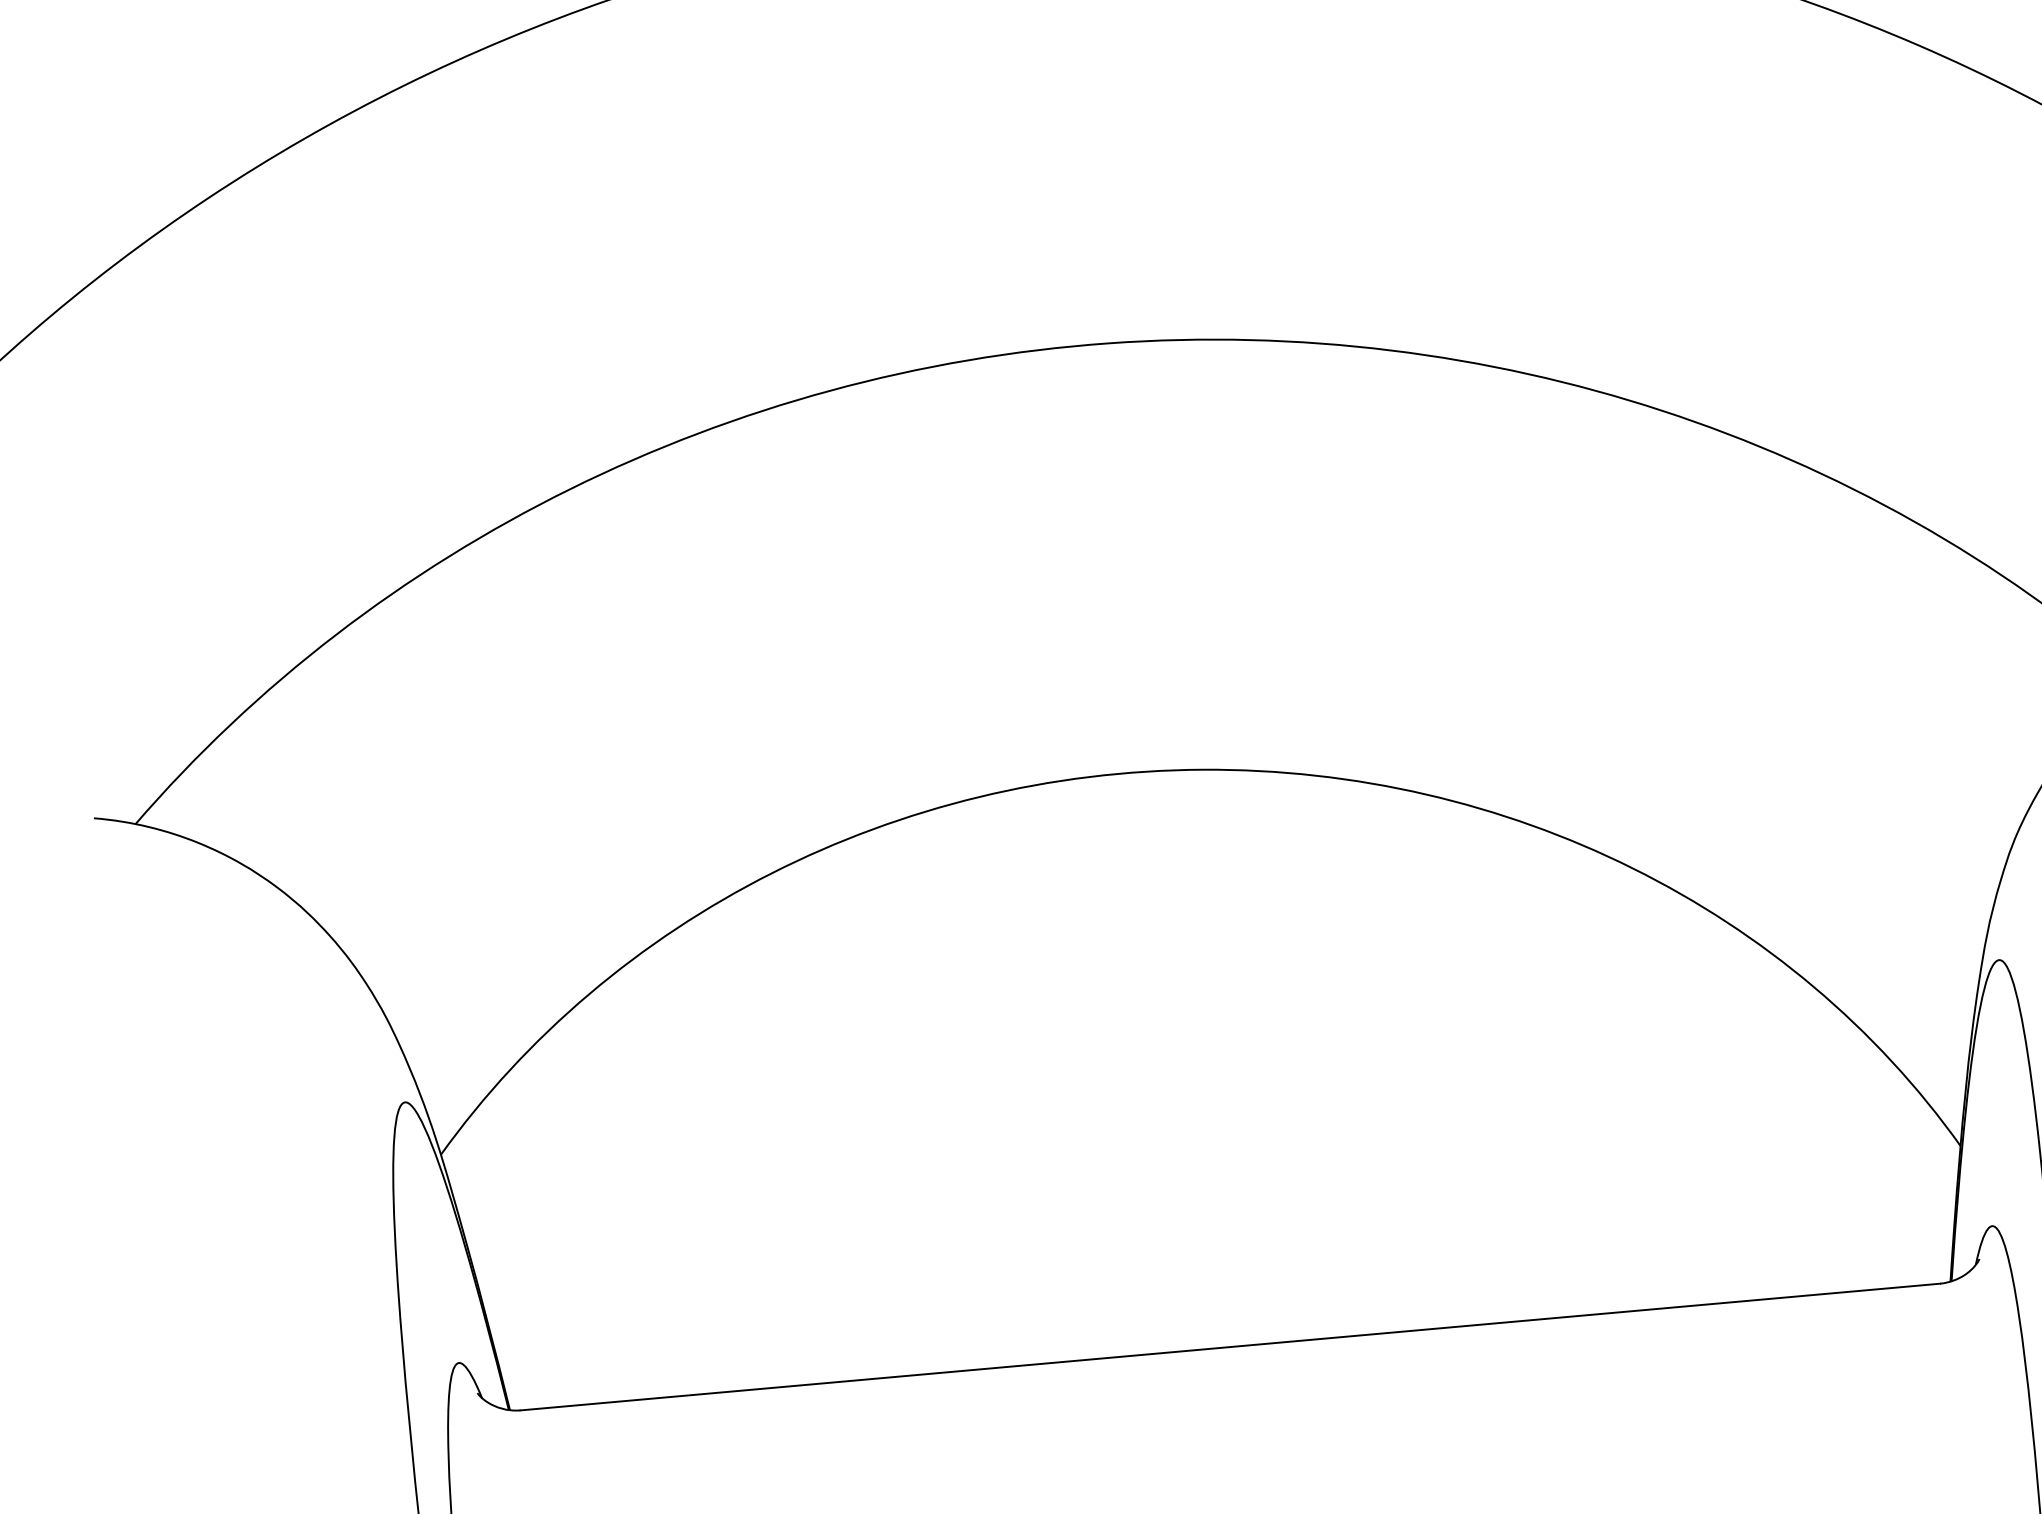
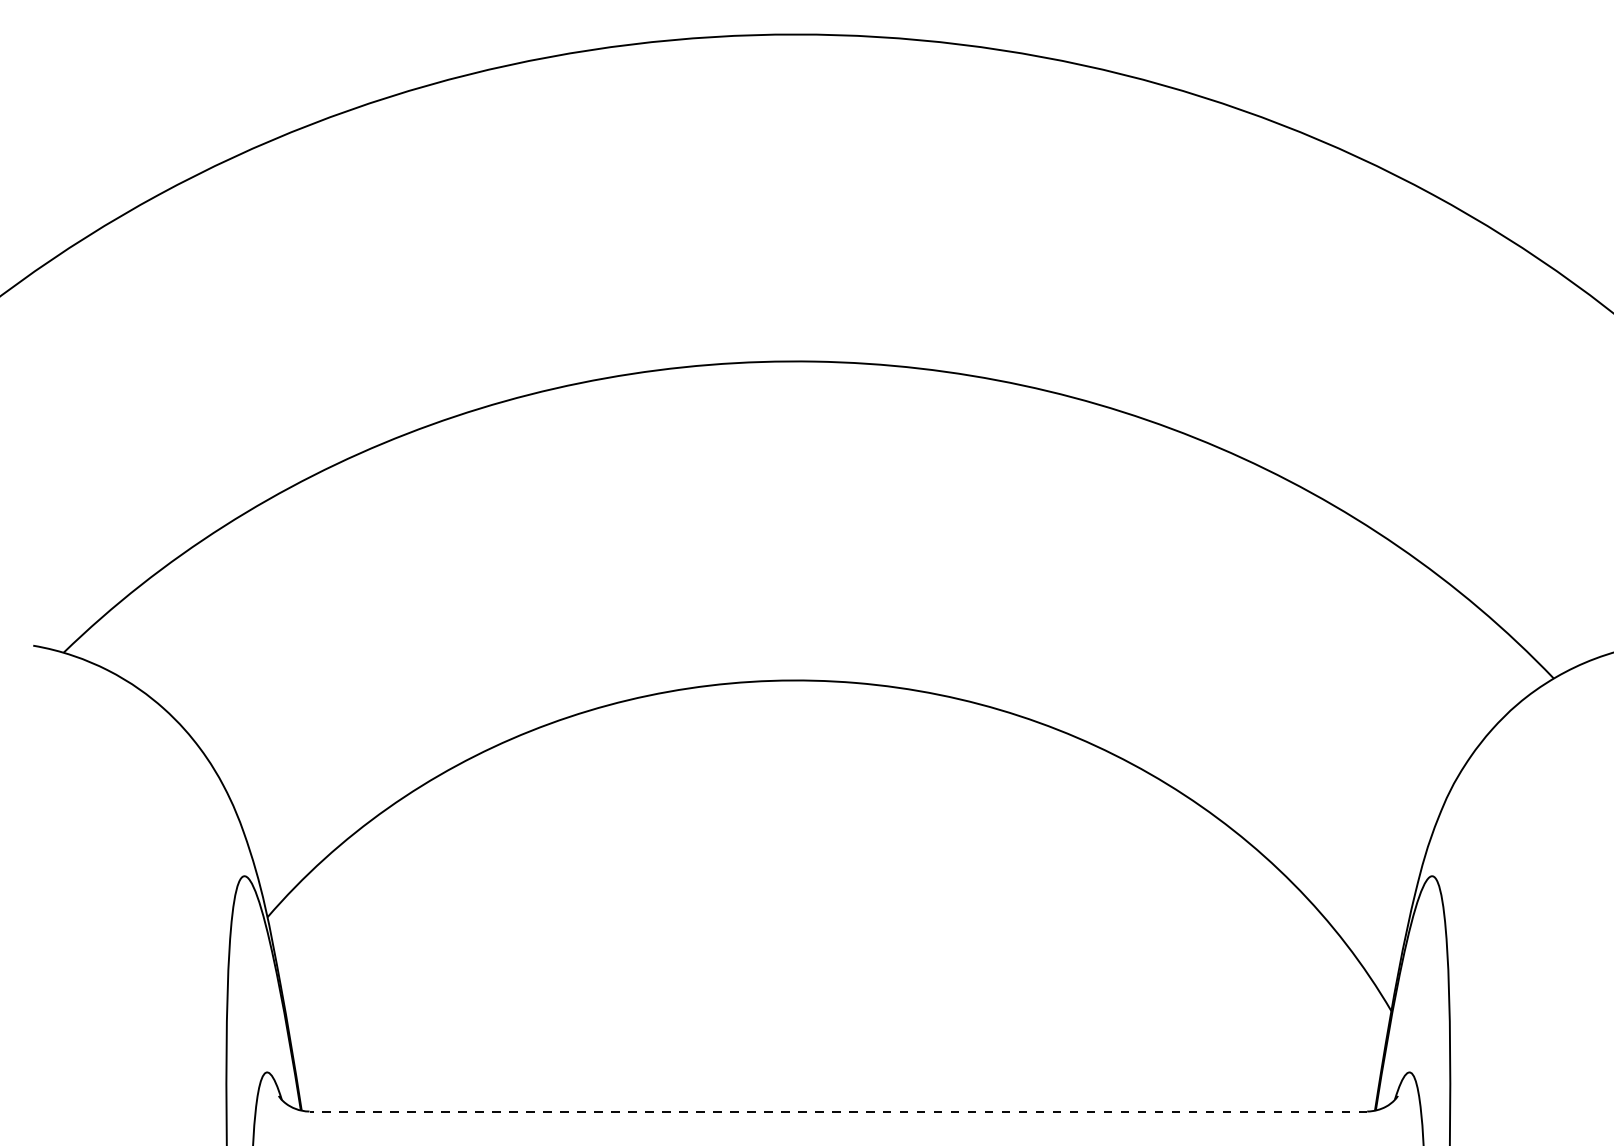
line: (1230, 1346) -> (838, 1111), solid -> dashed

